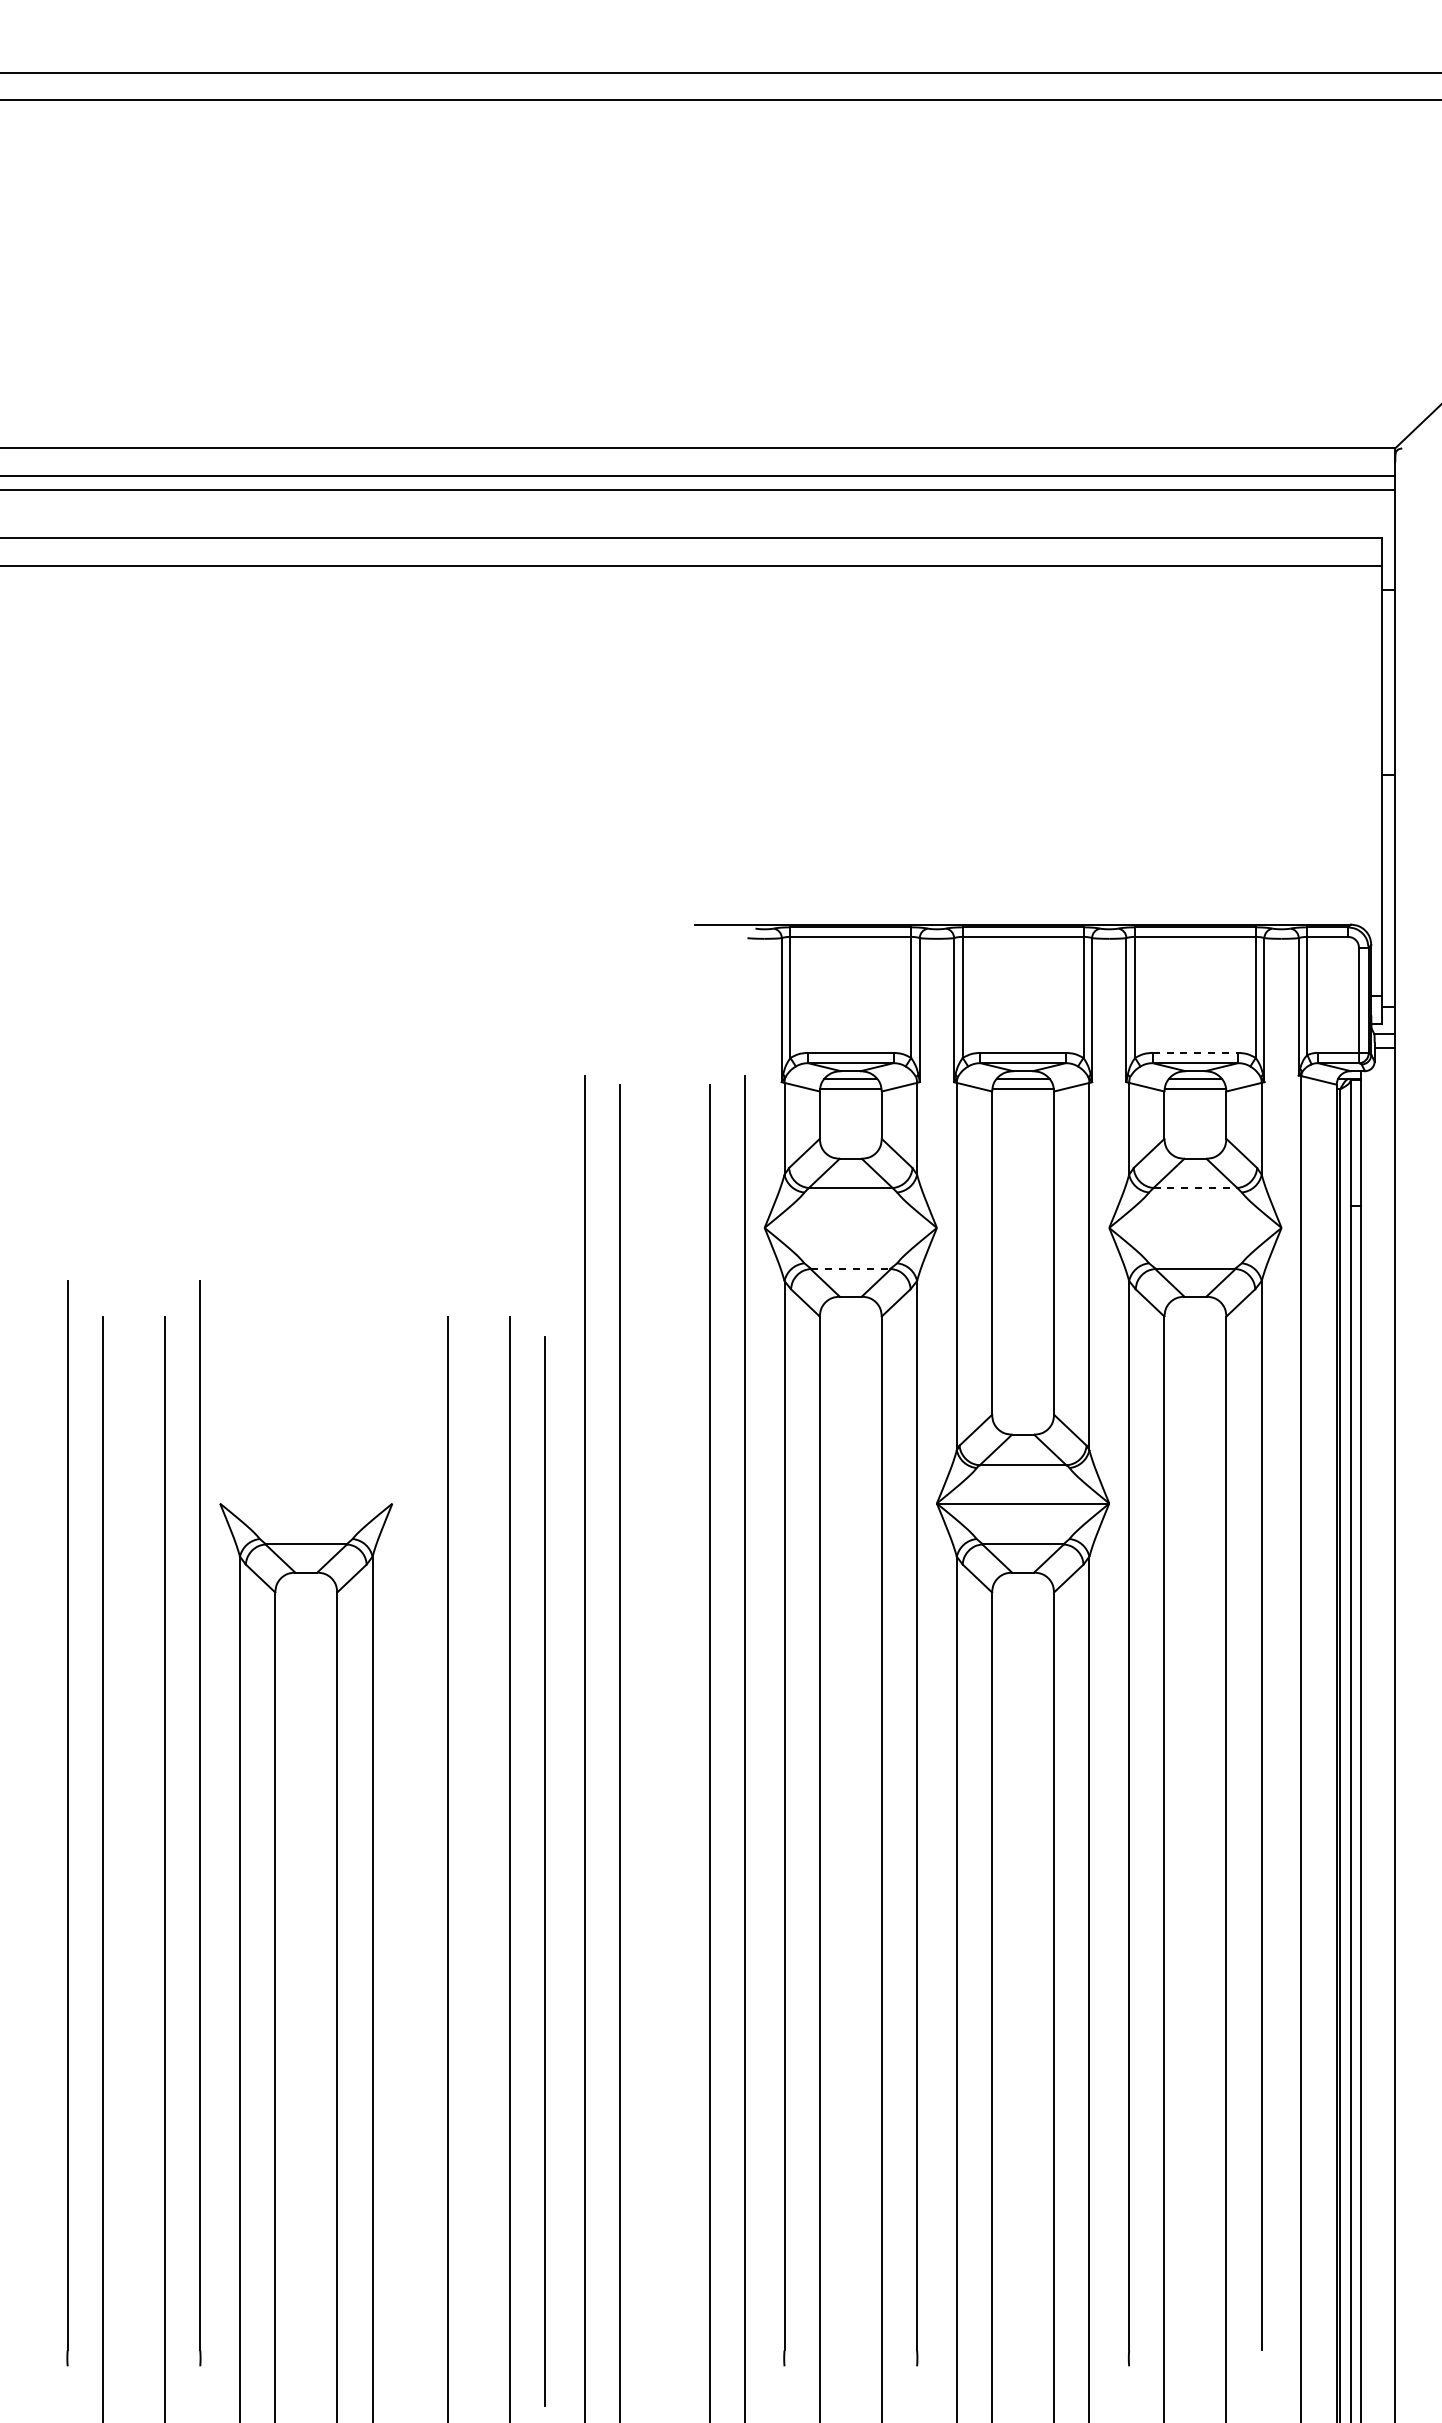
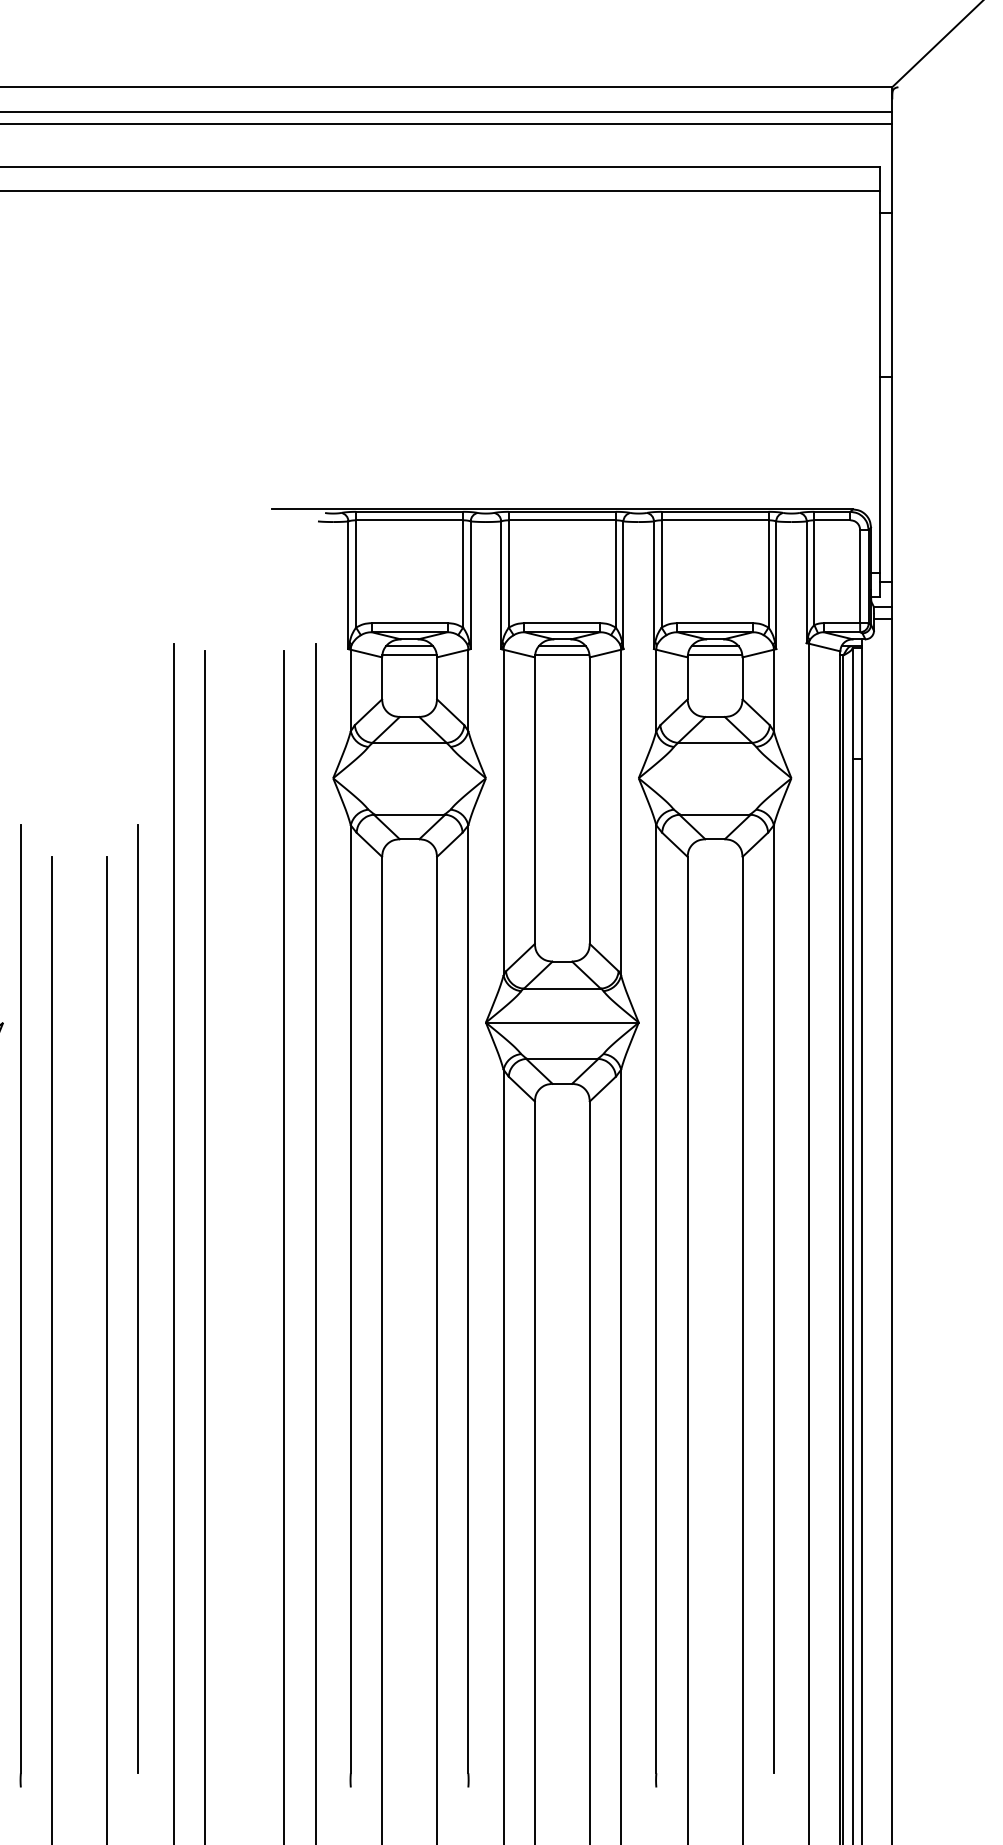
line: (1195, 1052) -> (715, 622), dashed -> solid
line: (1195, 1188) -> (715, 743), dashed -> solid
line: (850, 1268) -> (409, 814), dashed -> solid
line: (412, 1823) -> (21, 1306), added
line: (544, 1871) -> (138, 1299), moved

